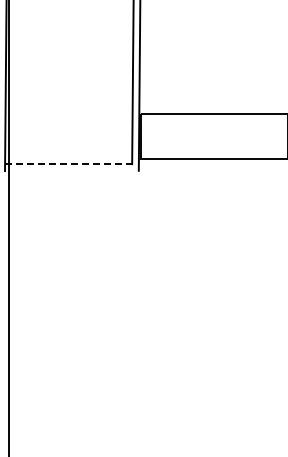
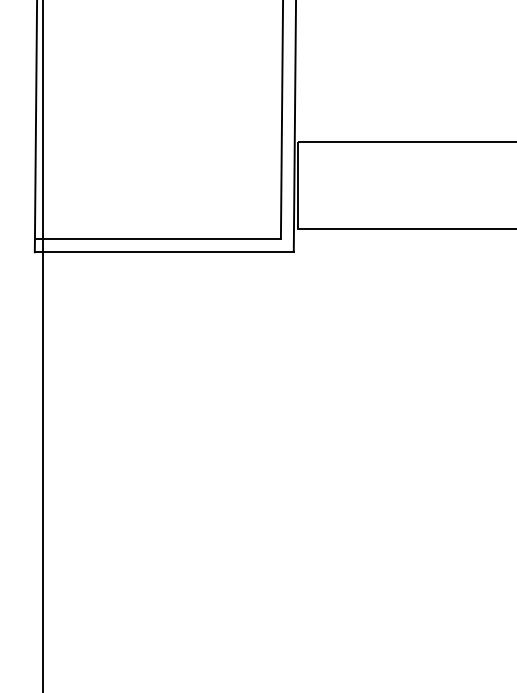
line: (68, 164) -> (157, 239), dashed -> solid
line: (71, 170) -> (163, 251), added

